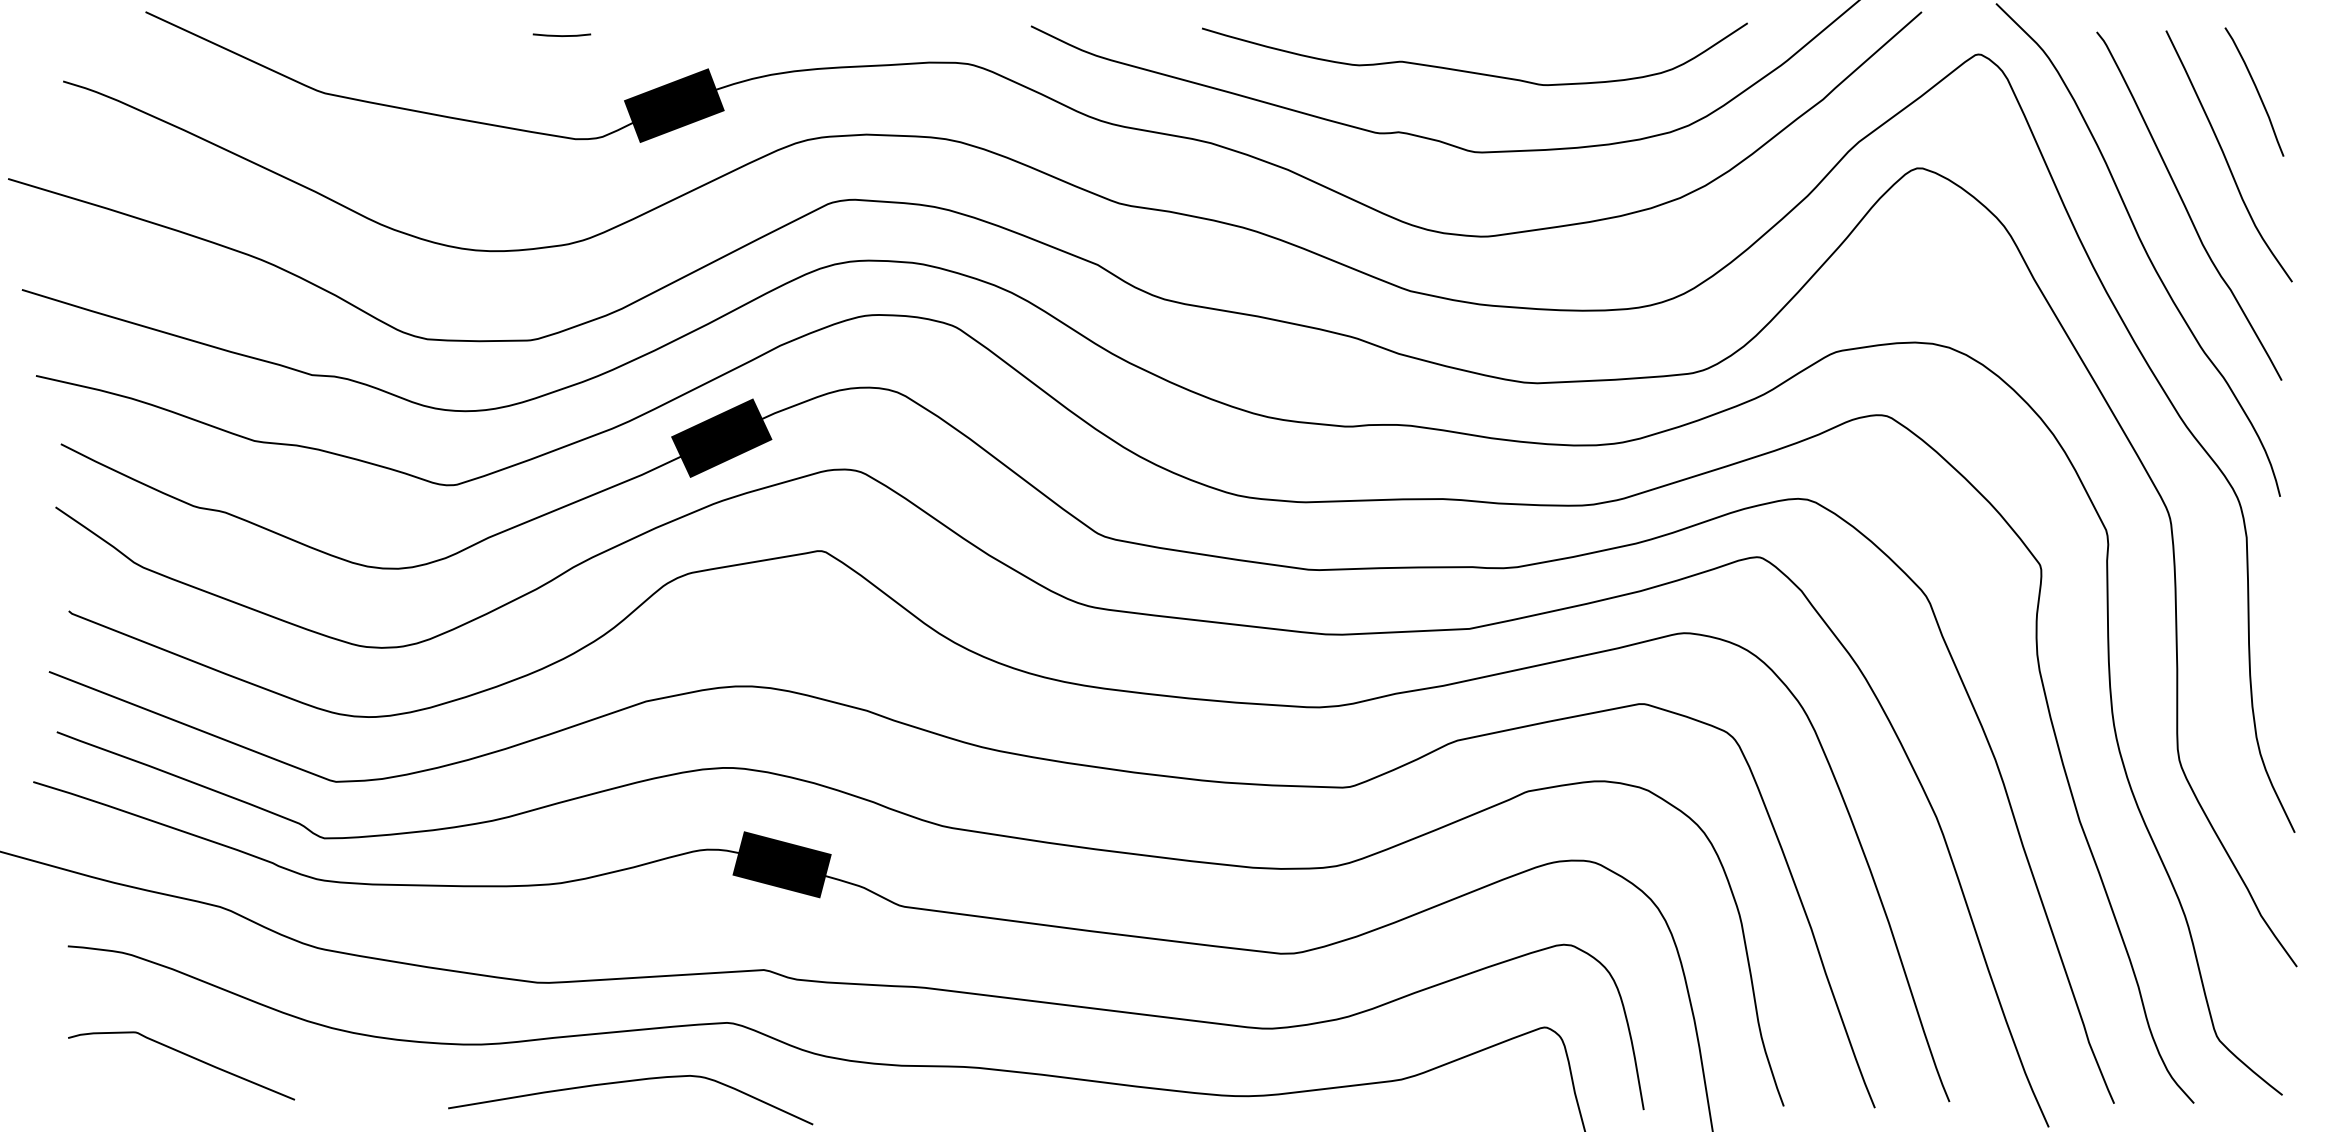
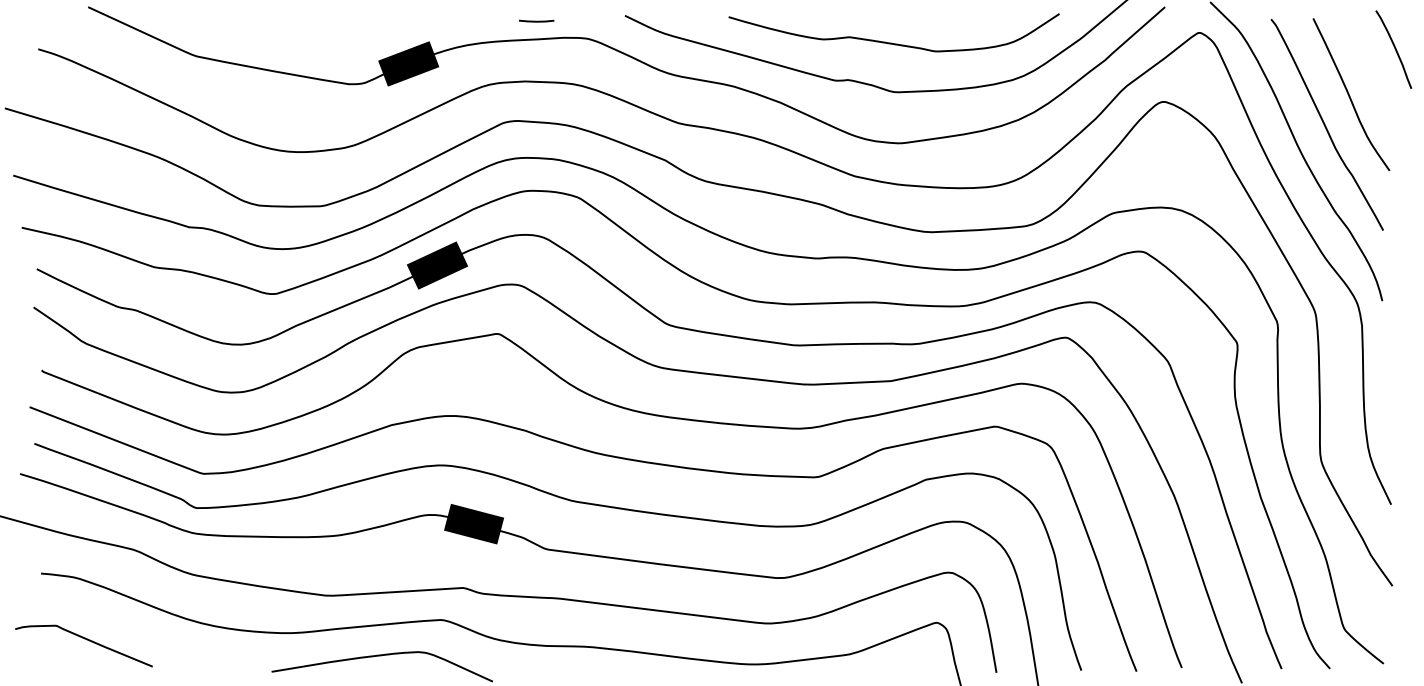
line: (561, 34) -> (536, 20), moved
curve: (2255, 91) -> (1394, 49), moved
curve: (185, 1056) -> (86, 640), moved

